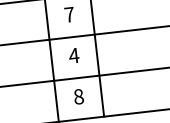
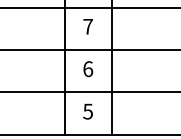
text: (73, 56) -> (87, 69), 4 -> 6
text: (79, 96) -> (88, 111), 8 -> 5

